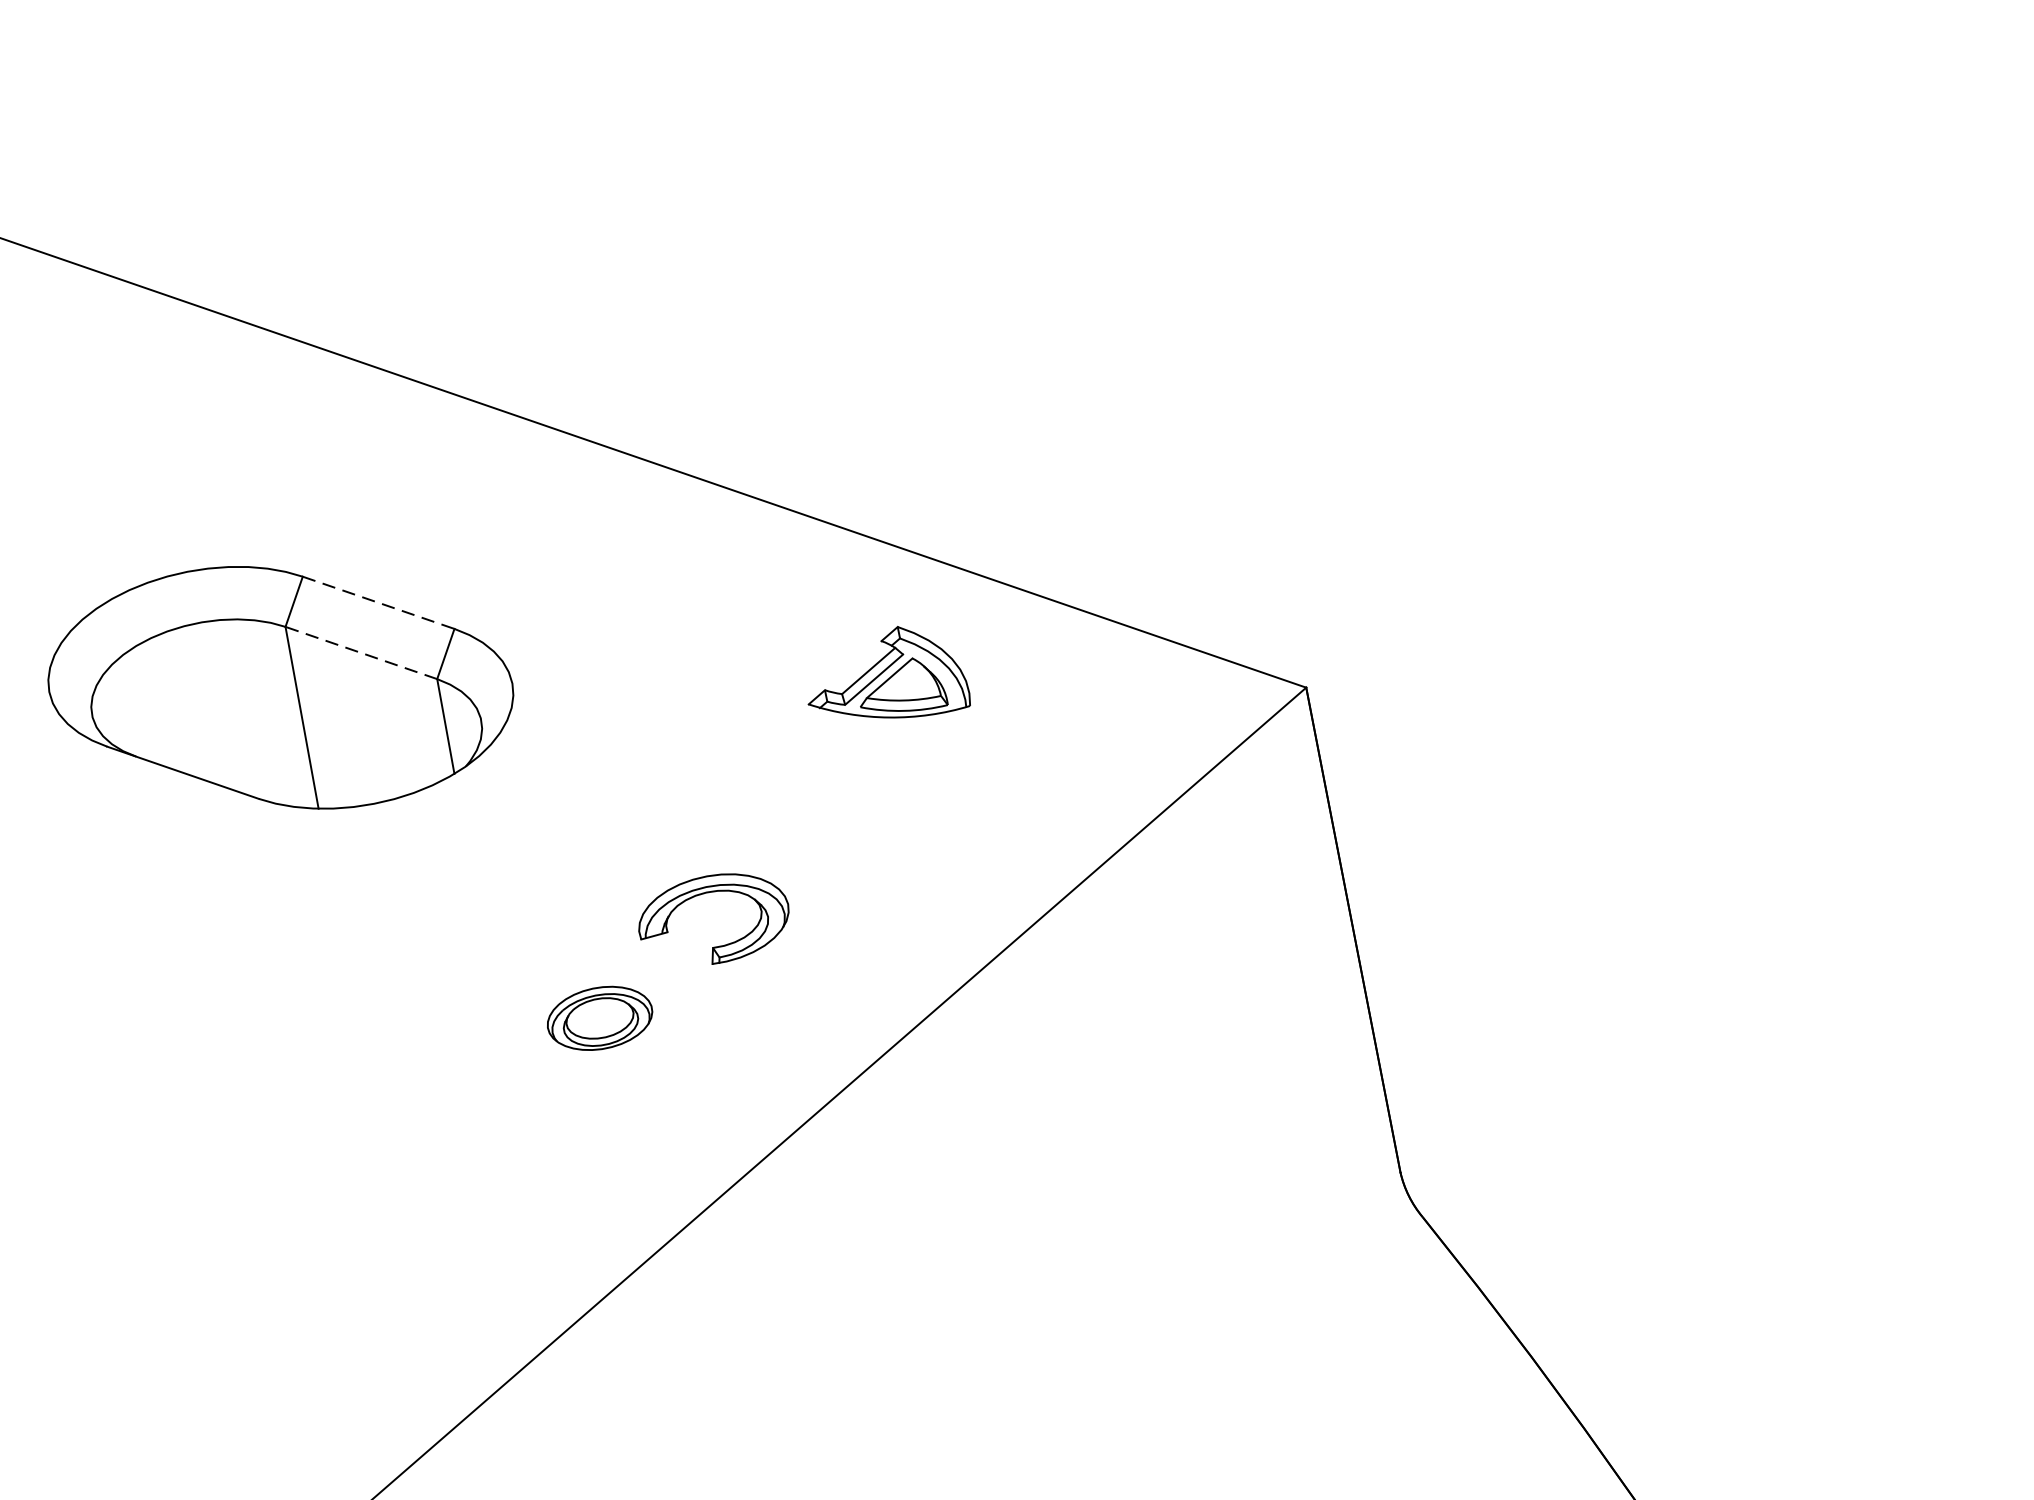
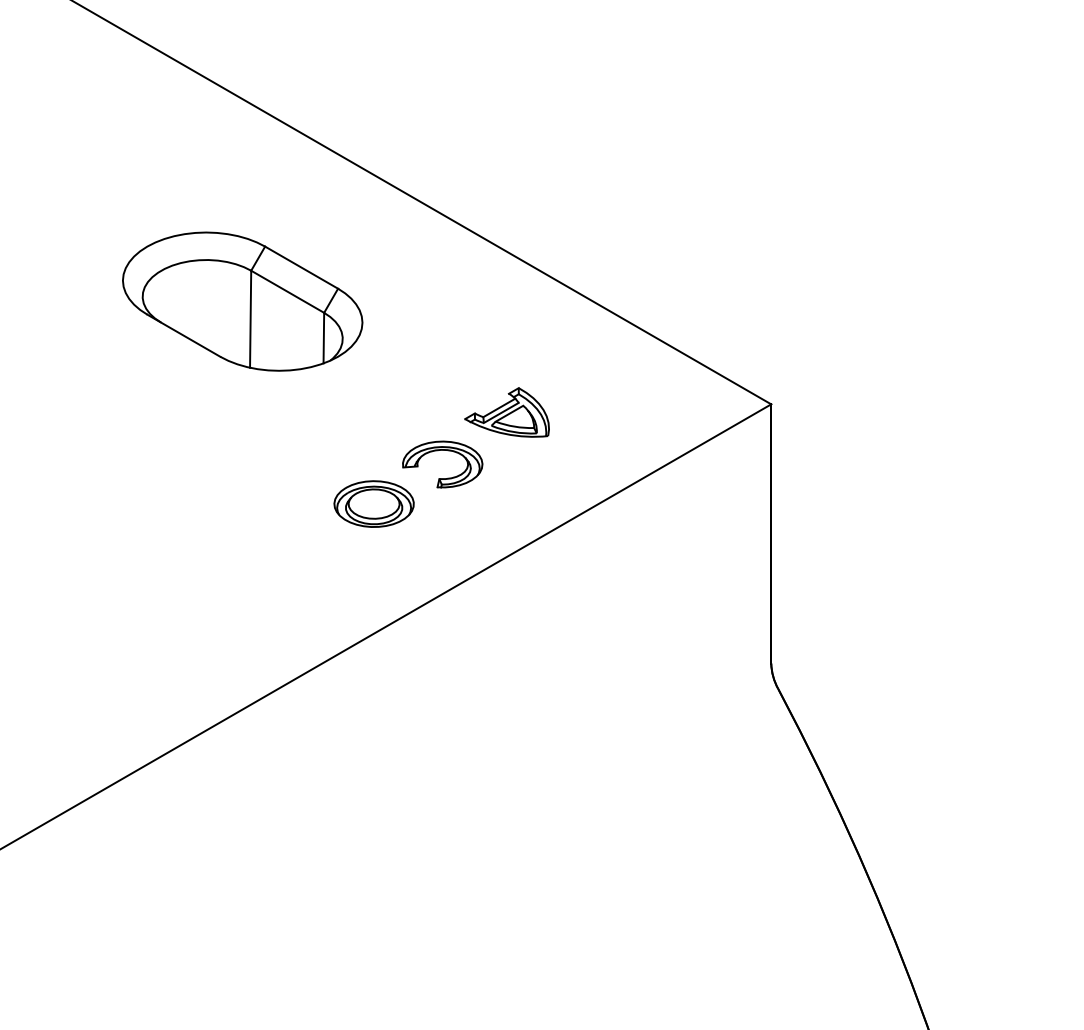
line: (380, 602) -> (302, 267), dashed -> solid
line: (360, 652) -> (287, 291), dashed -> solid
part: (883, 676) -> (506, 412), moved
part: (598, 1017) -> (373, 503), size x1.43

